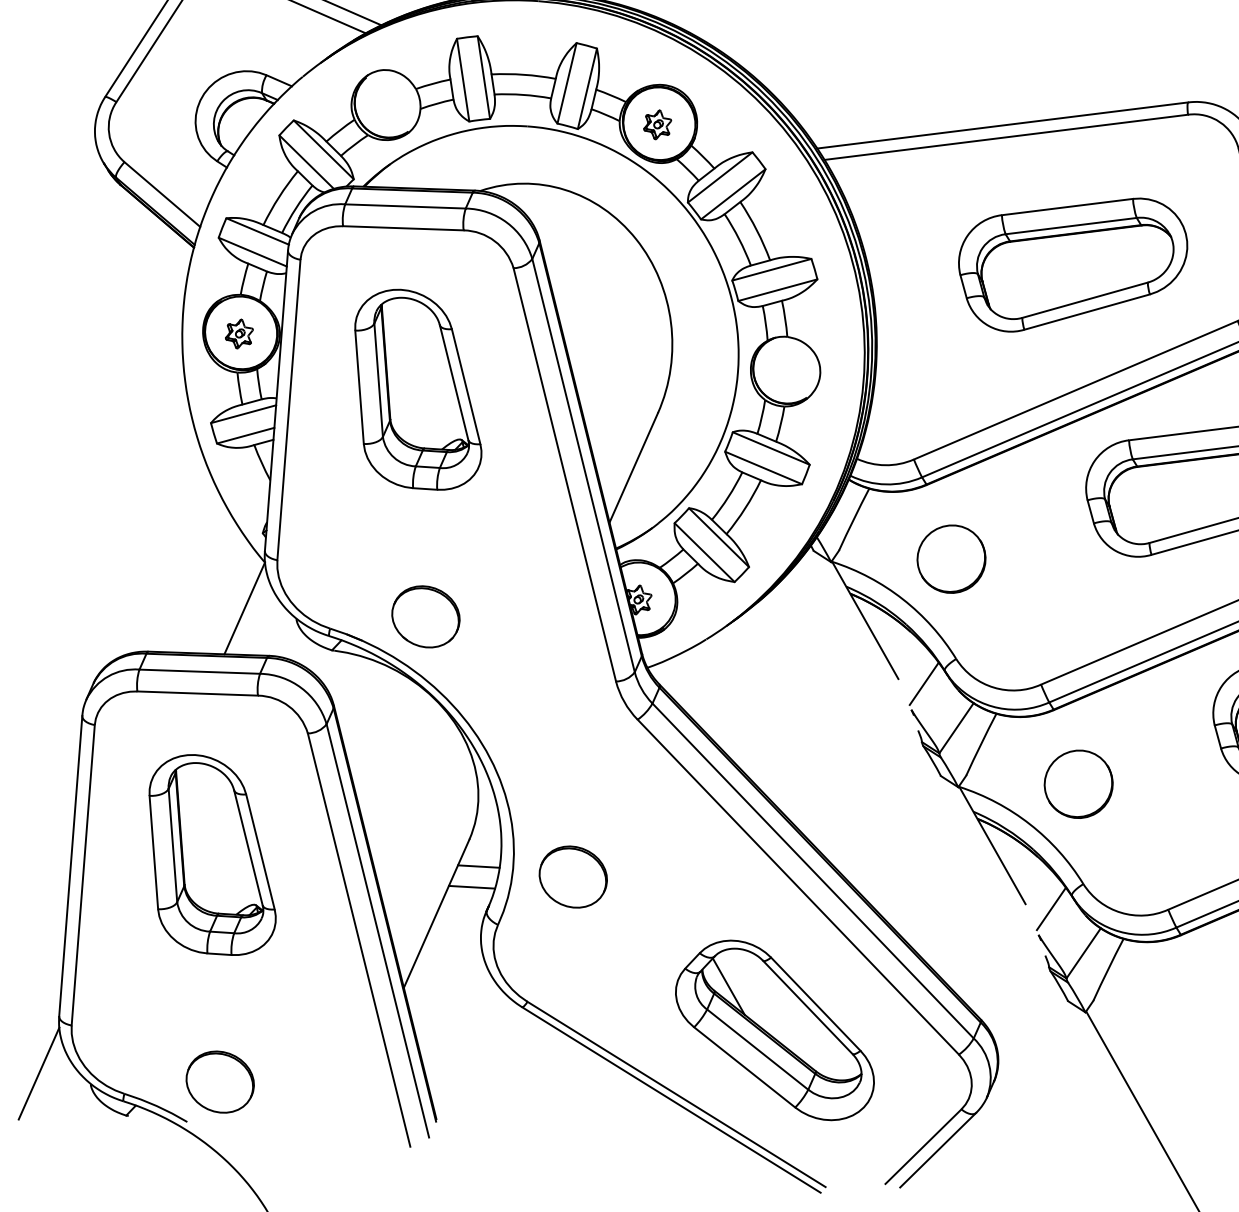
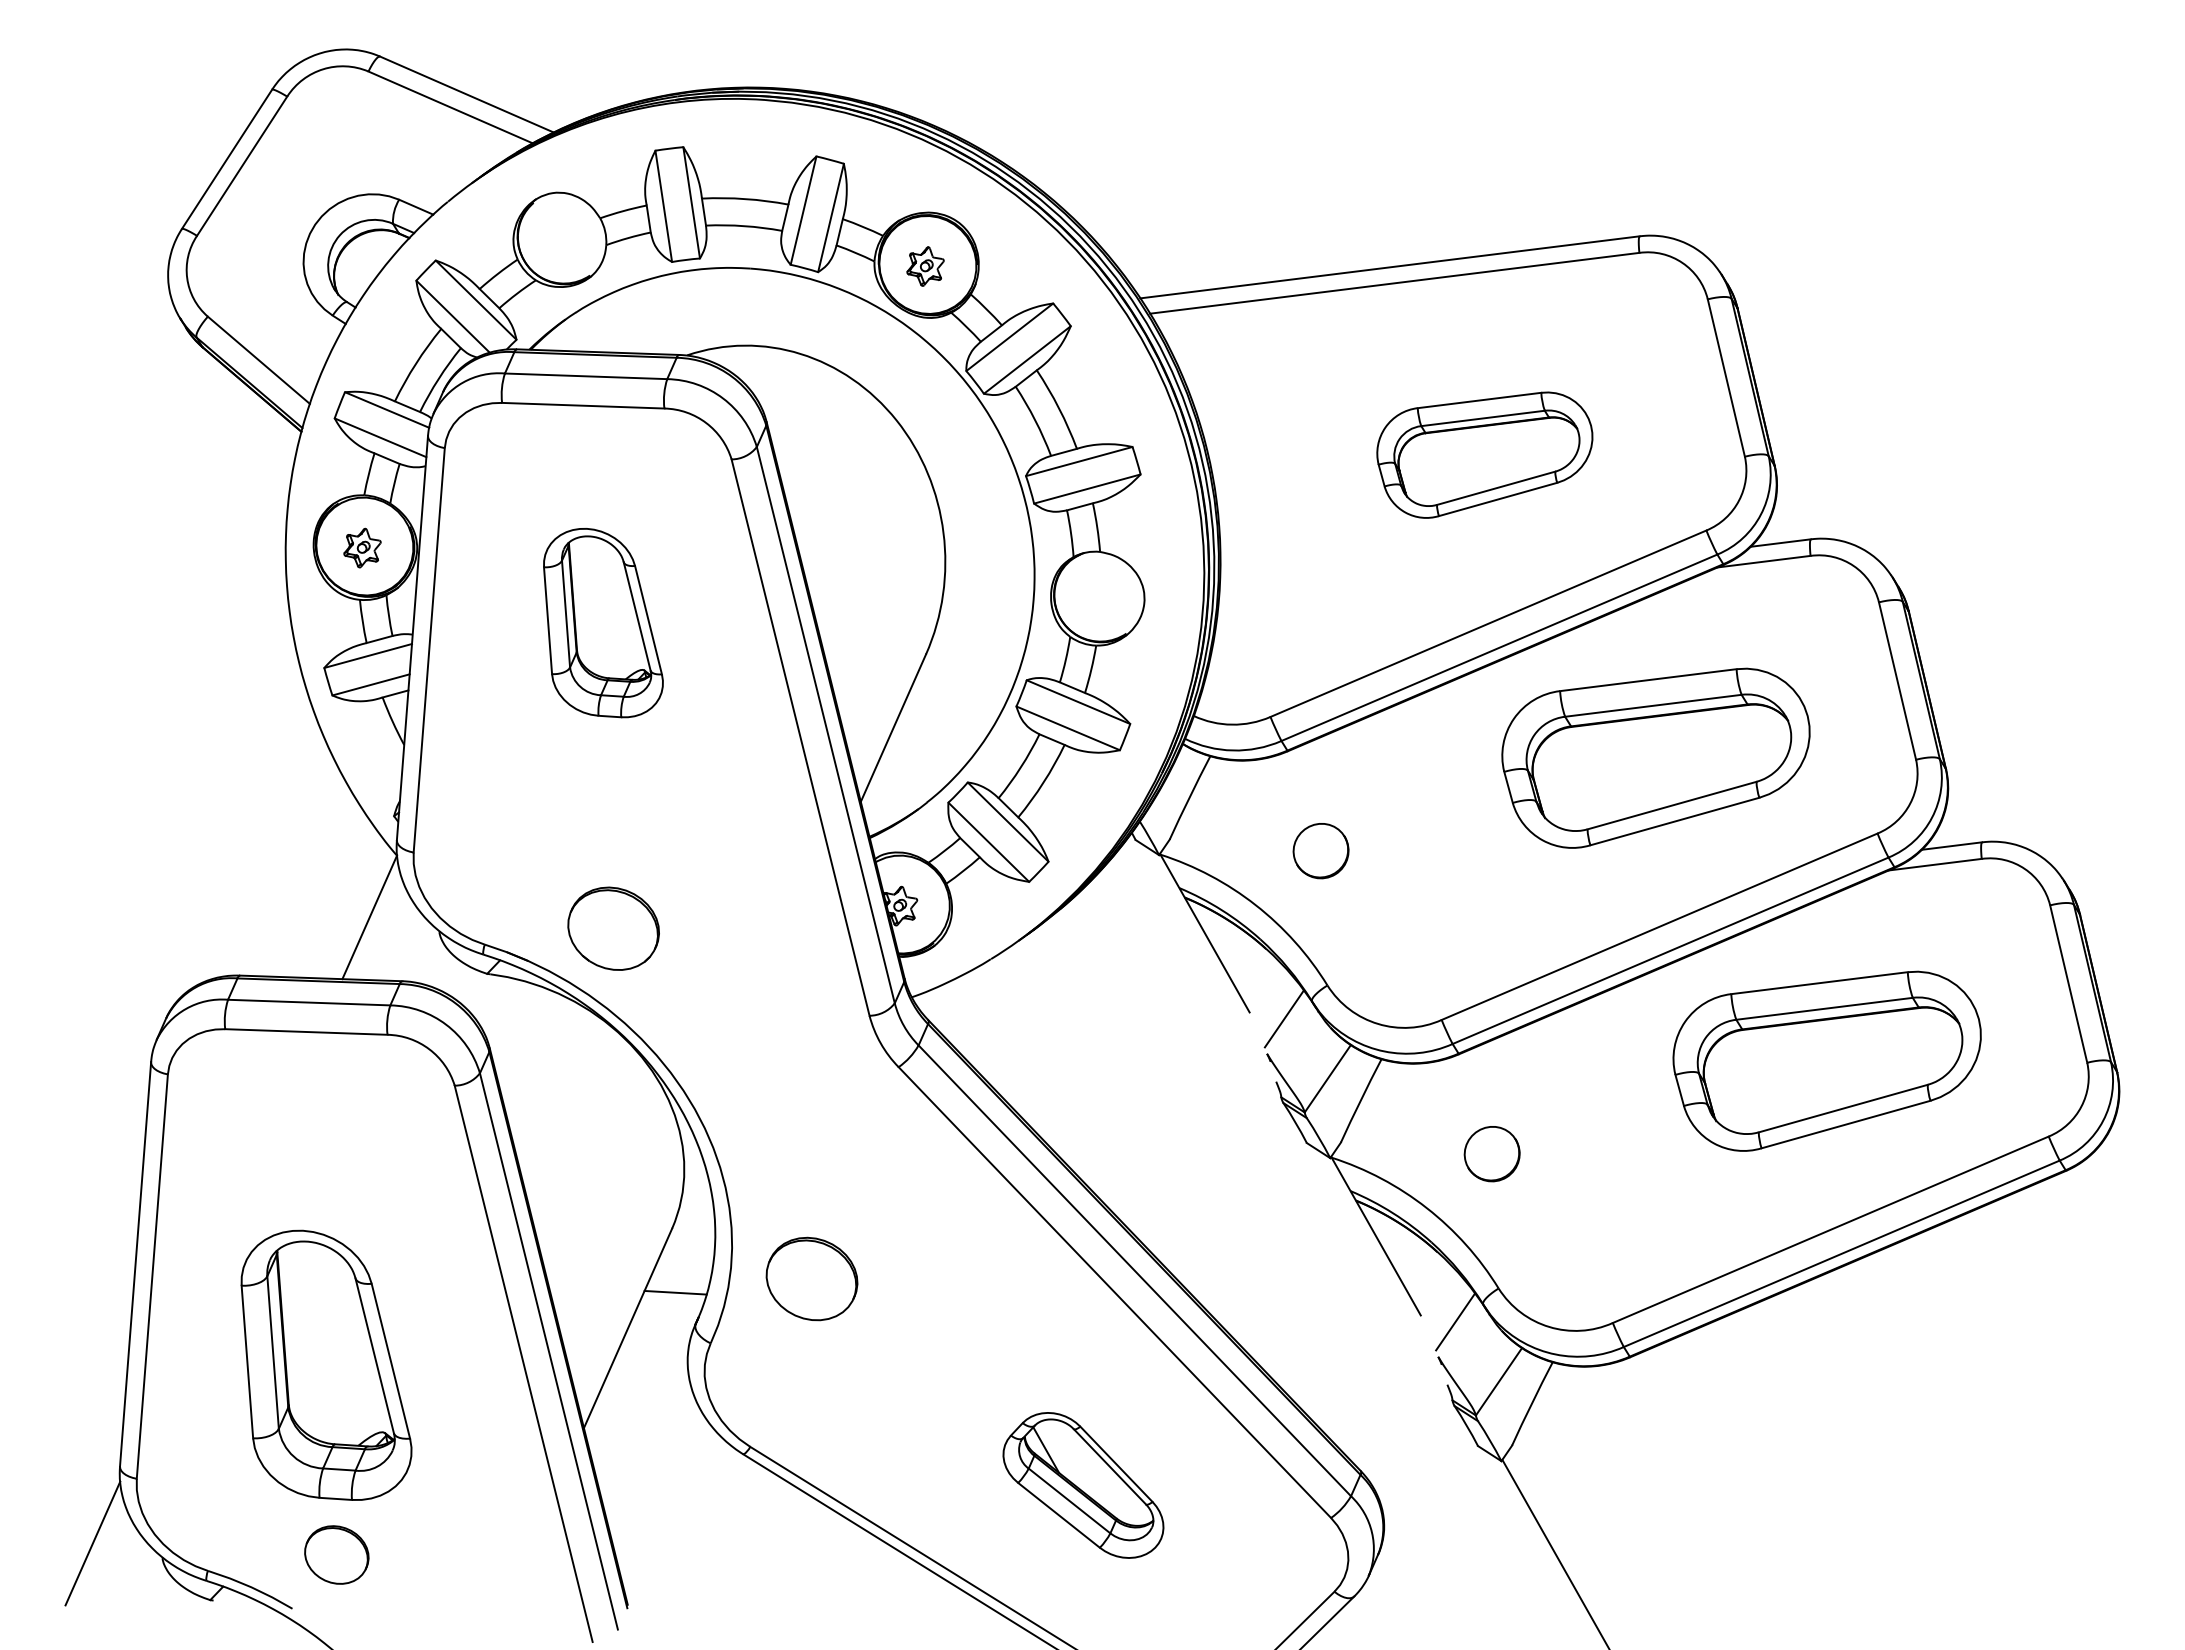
part: (1072, 264) -> (1484, 454), size x0.7
part: (418, 389) -> (603, 622), size x0.7
part: (951, 558) -> (1320, 850), size x0.6
part: (1078, 783) -> (1491, 1153), size x0.6
part: (212, 854) -> (326, 1364), moved
line: (478, 866) -> (684, 1264), removed
part: (774, 1030) -> (1083, 1485), size x0.6
part: (220, 1081) -> (336, 1554), size x0.7

